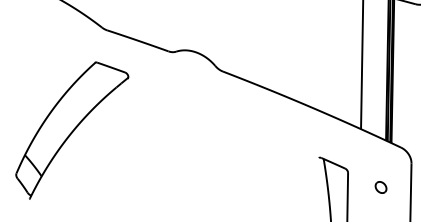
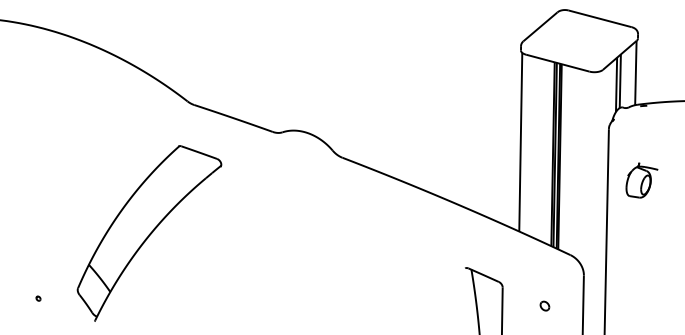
part: (380, 186) -> (544, 305), size x0.62

